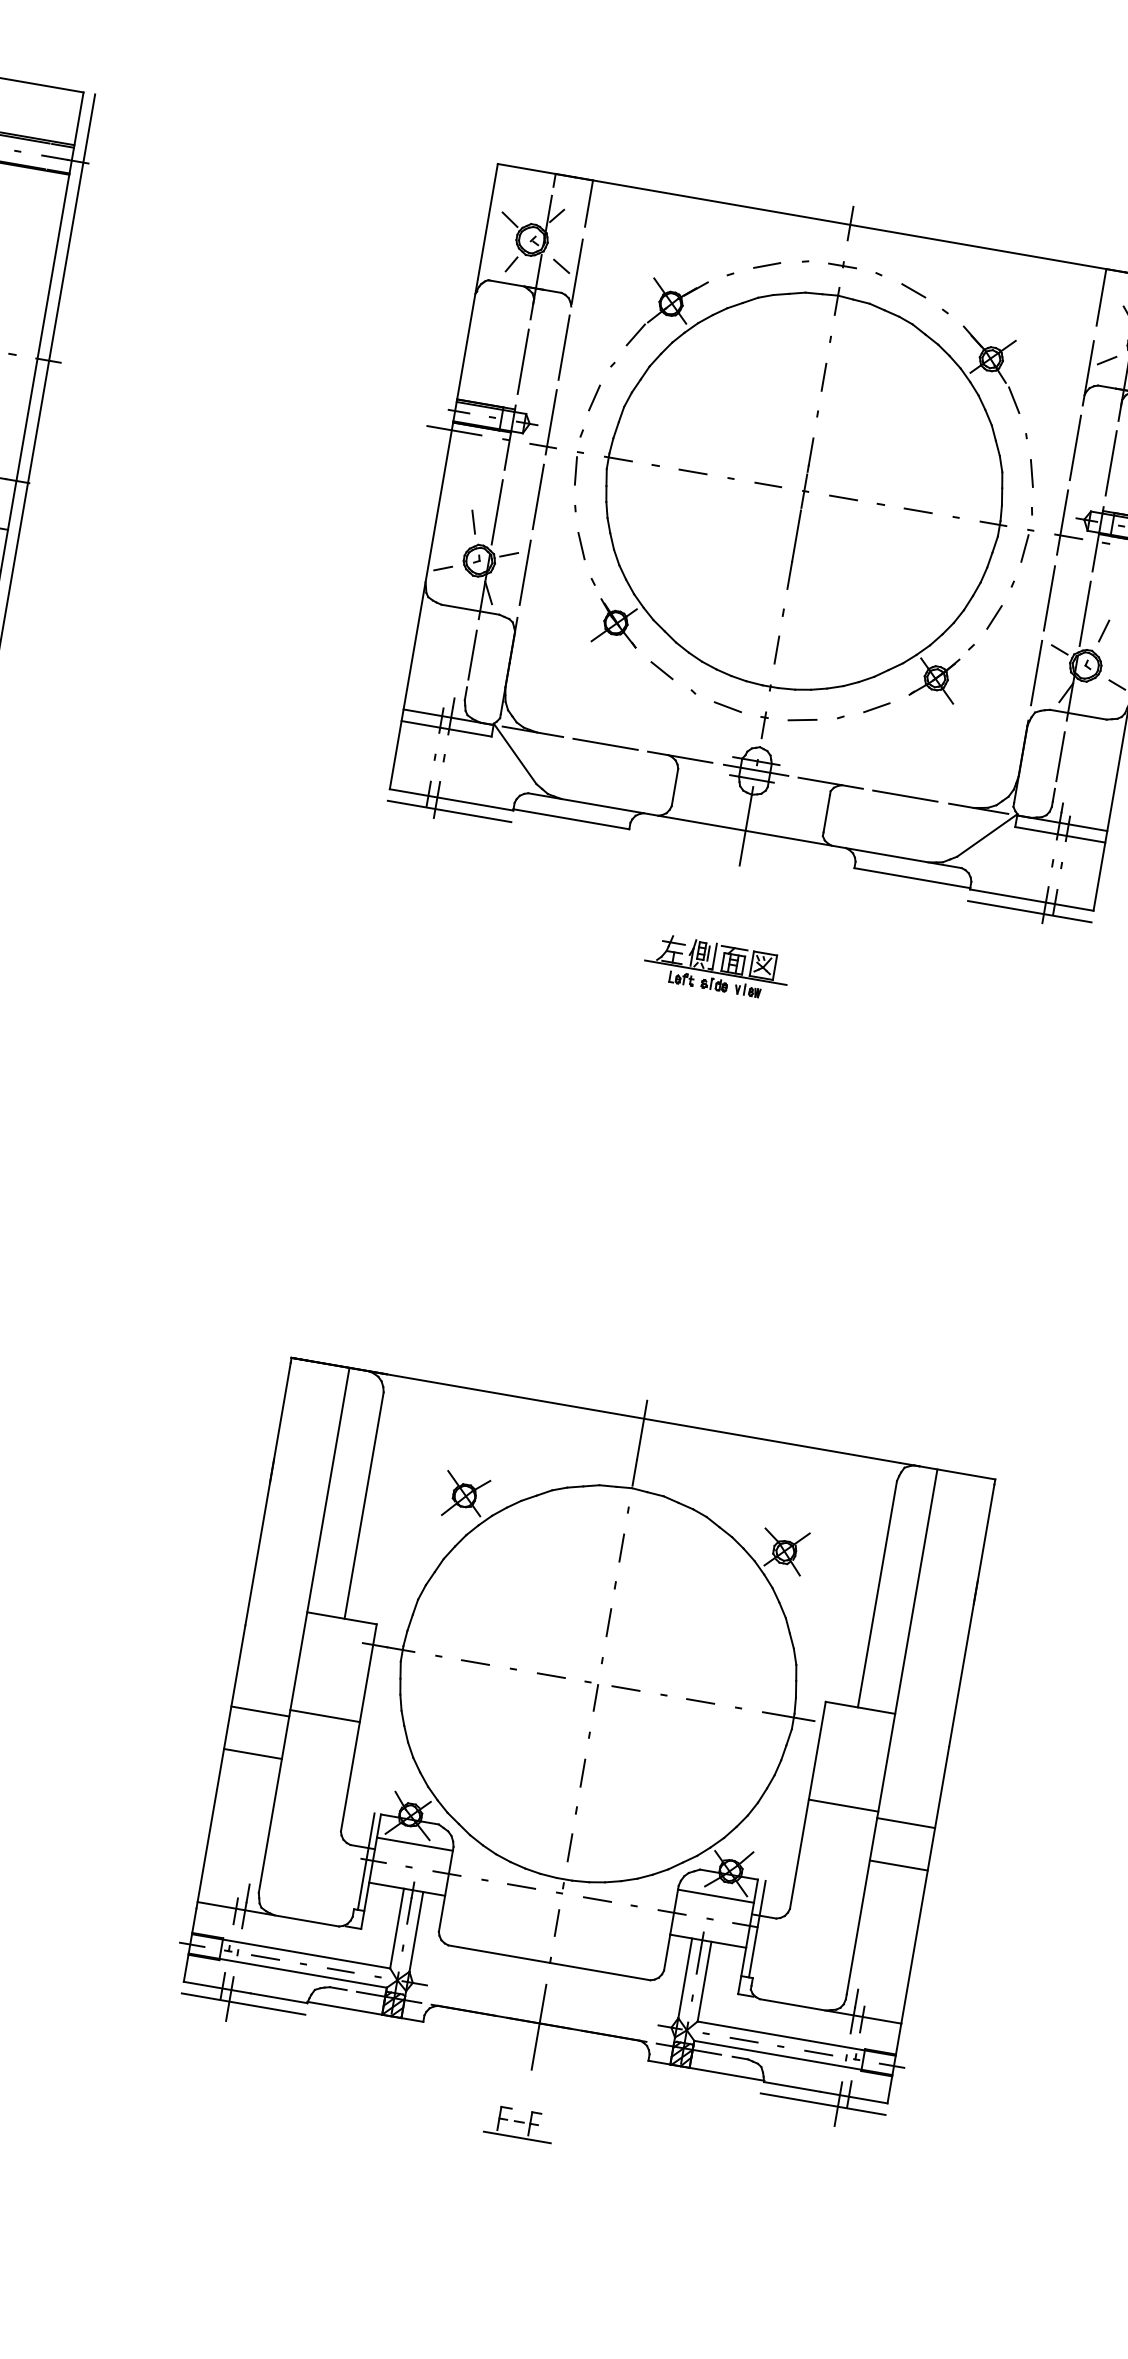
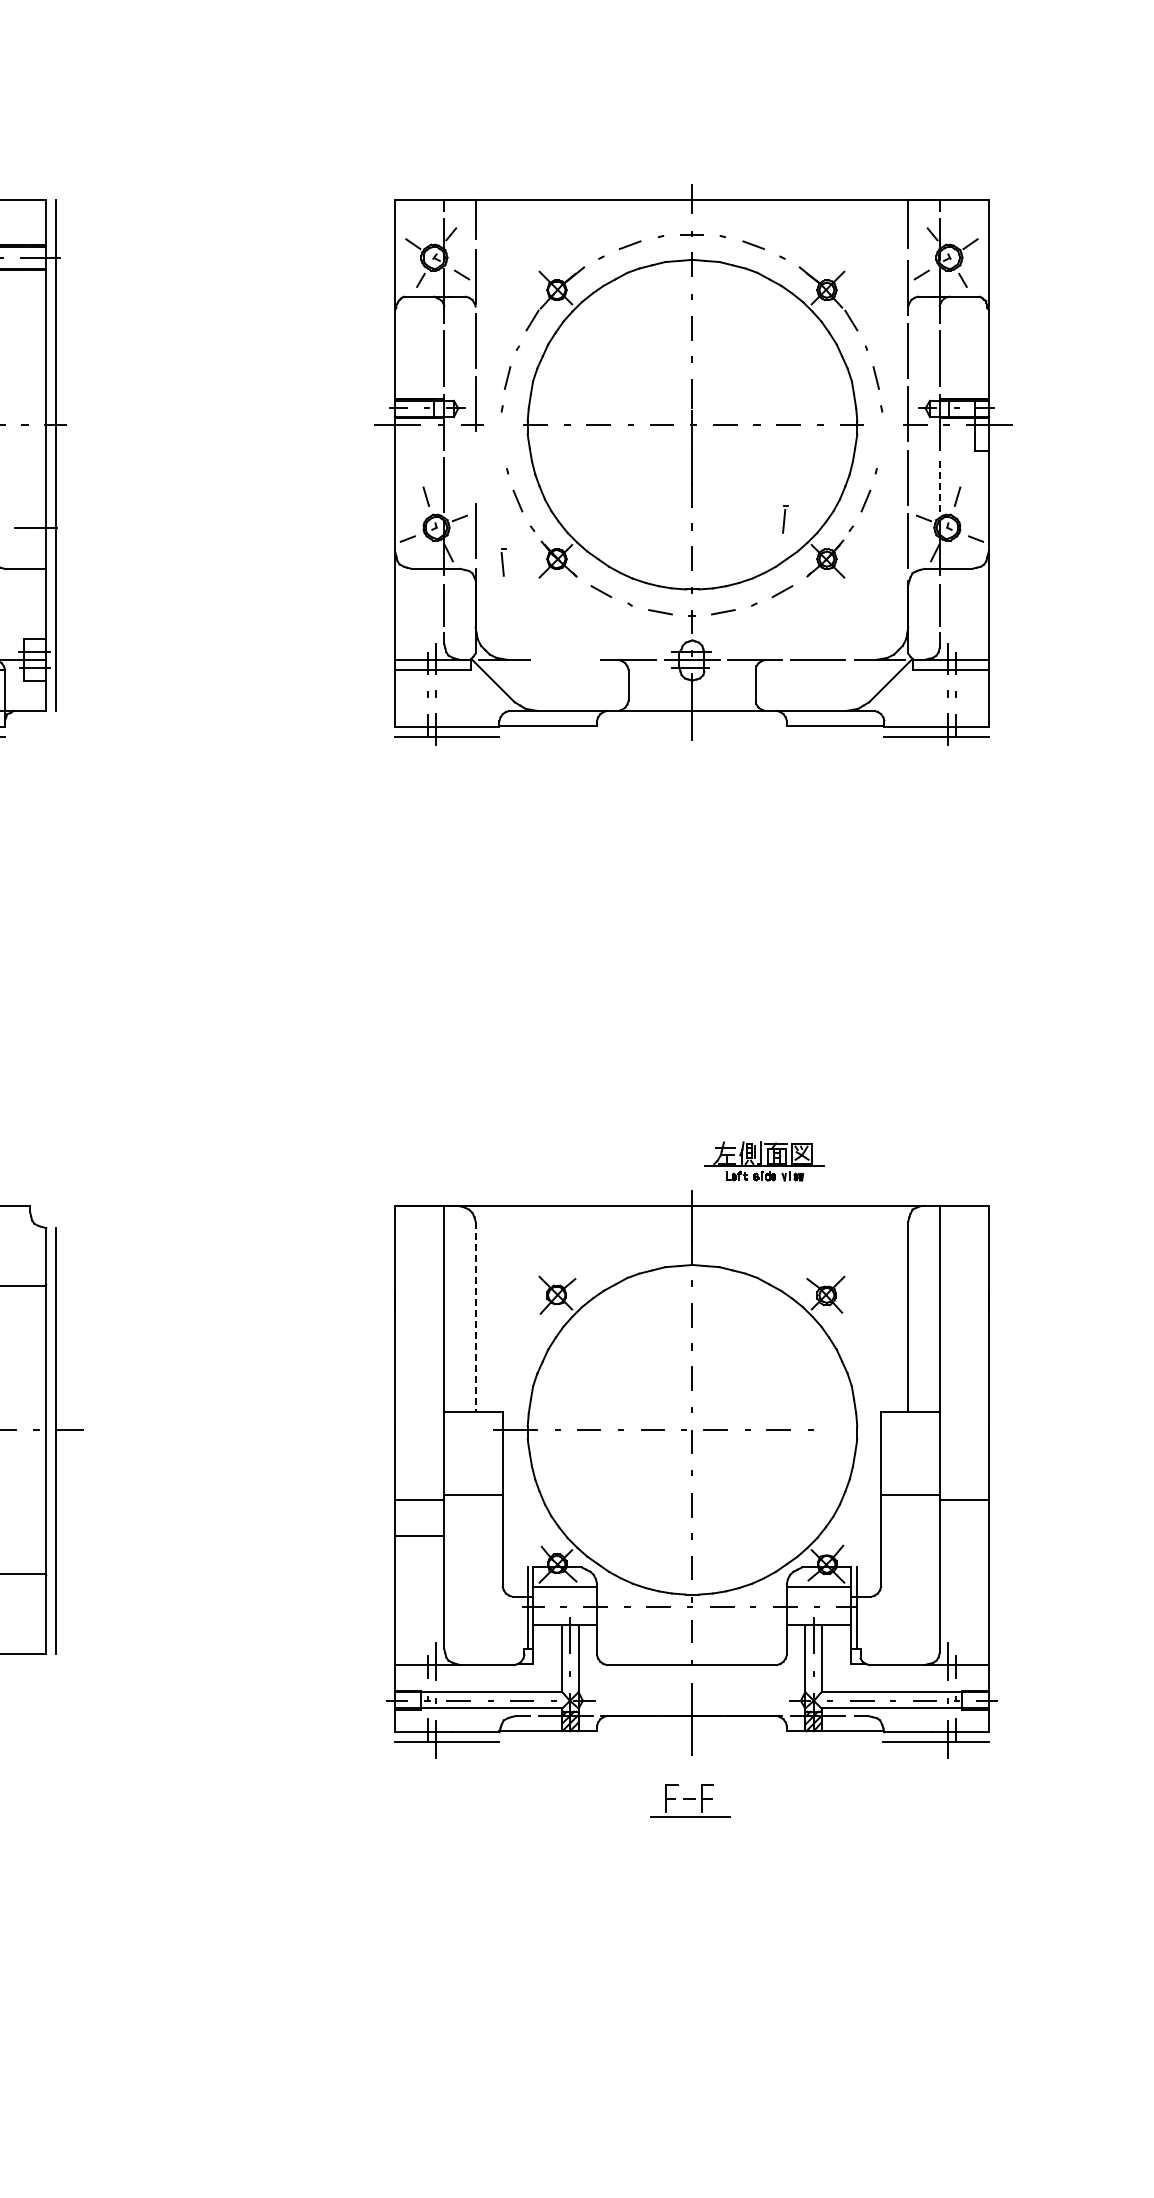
part: (577, 468) -> (503, 562), moved
line: (538, 496) -> (475, 466), removed
part: (1026, 546) -> (785, 519), moved
line: (1085, 612) -> (939, 484), solid -> dashed
line: (605, 743) -> (565, 659), removed
part: (717, 967) -> (764, 1161), moved
line: (363, 1506) -> (475, 1317), solid -> dashed
line: (788, 1716) -> (852, 1429), removed
line: (898, 1865) -> (963, 1536), removed
part: (519, 2124) -> (690, 1801), size x1.4

